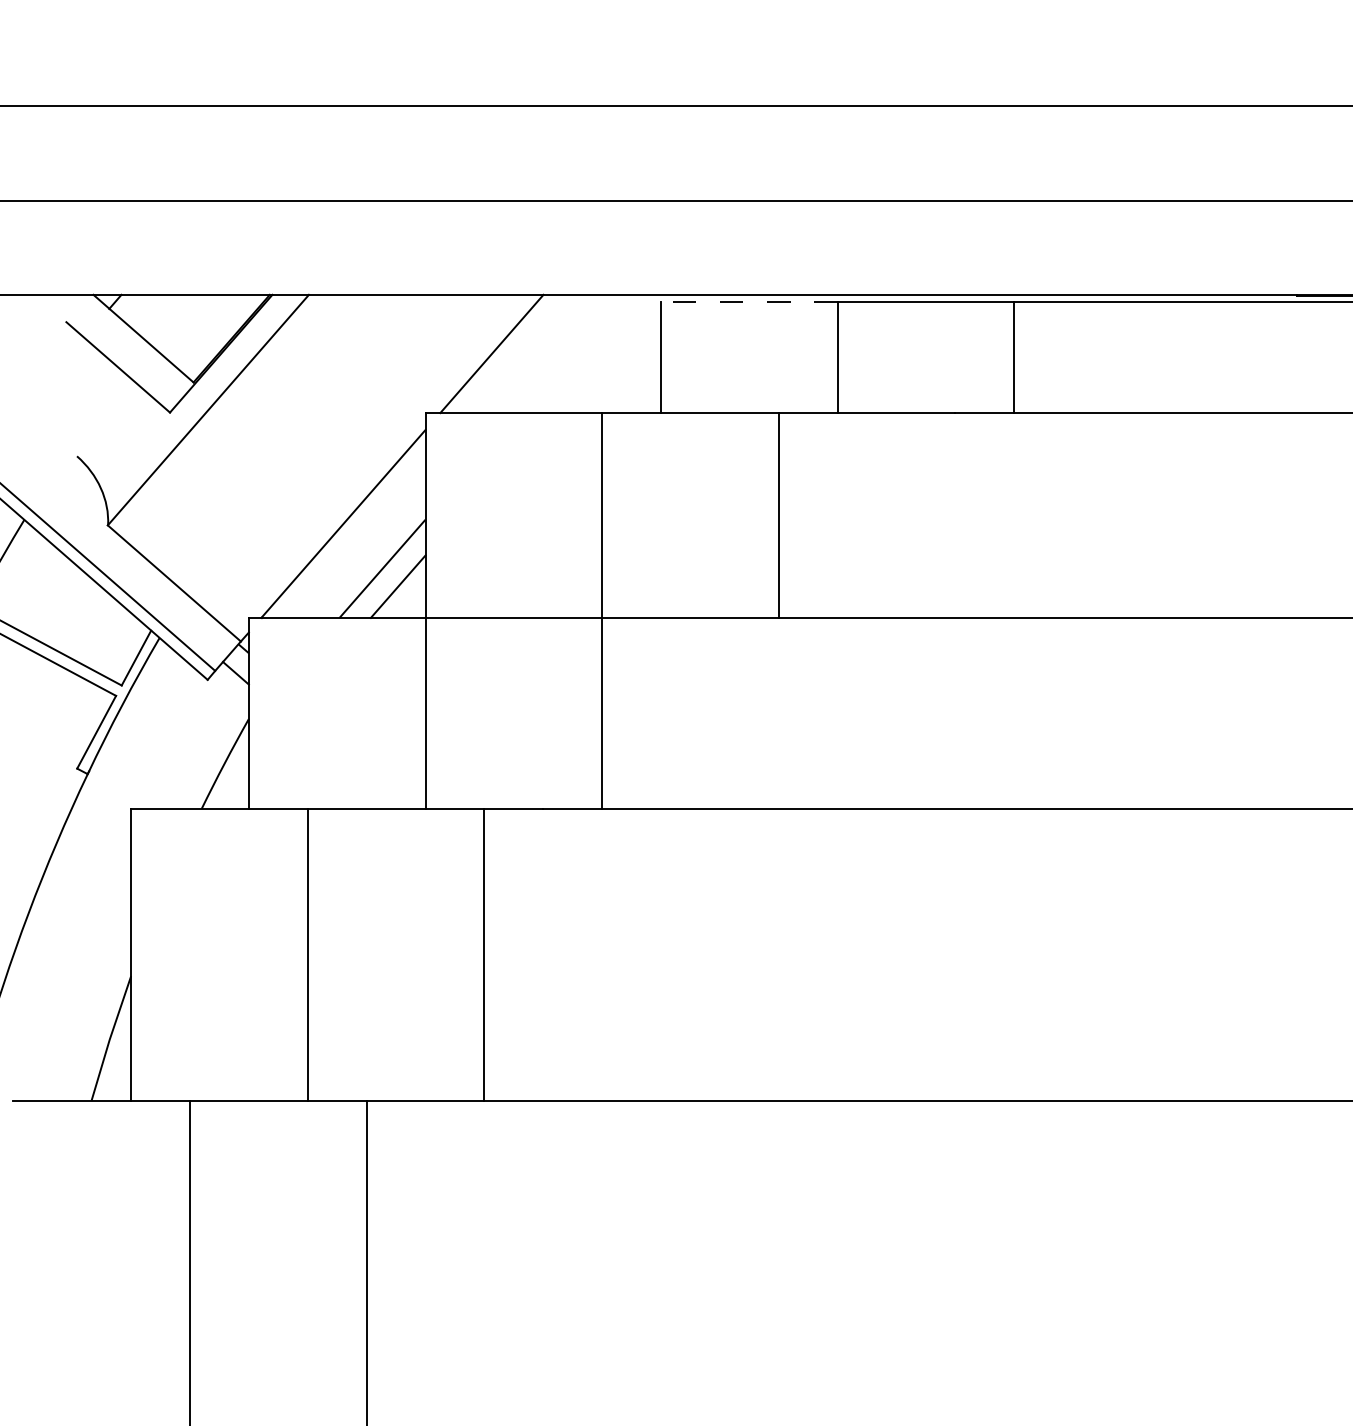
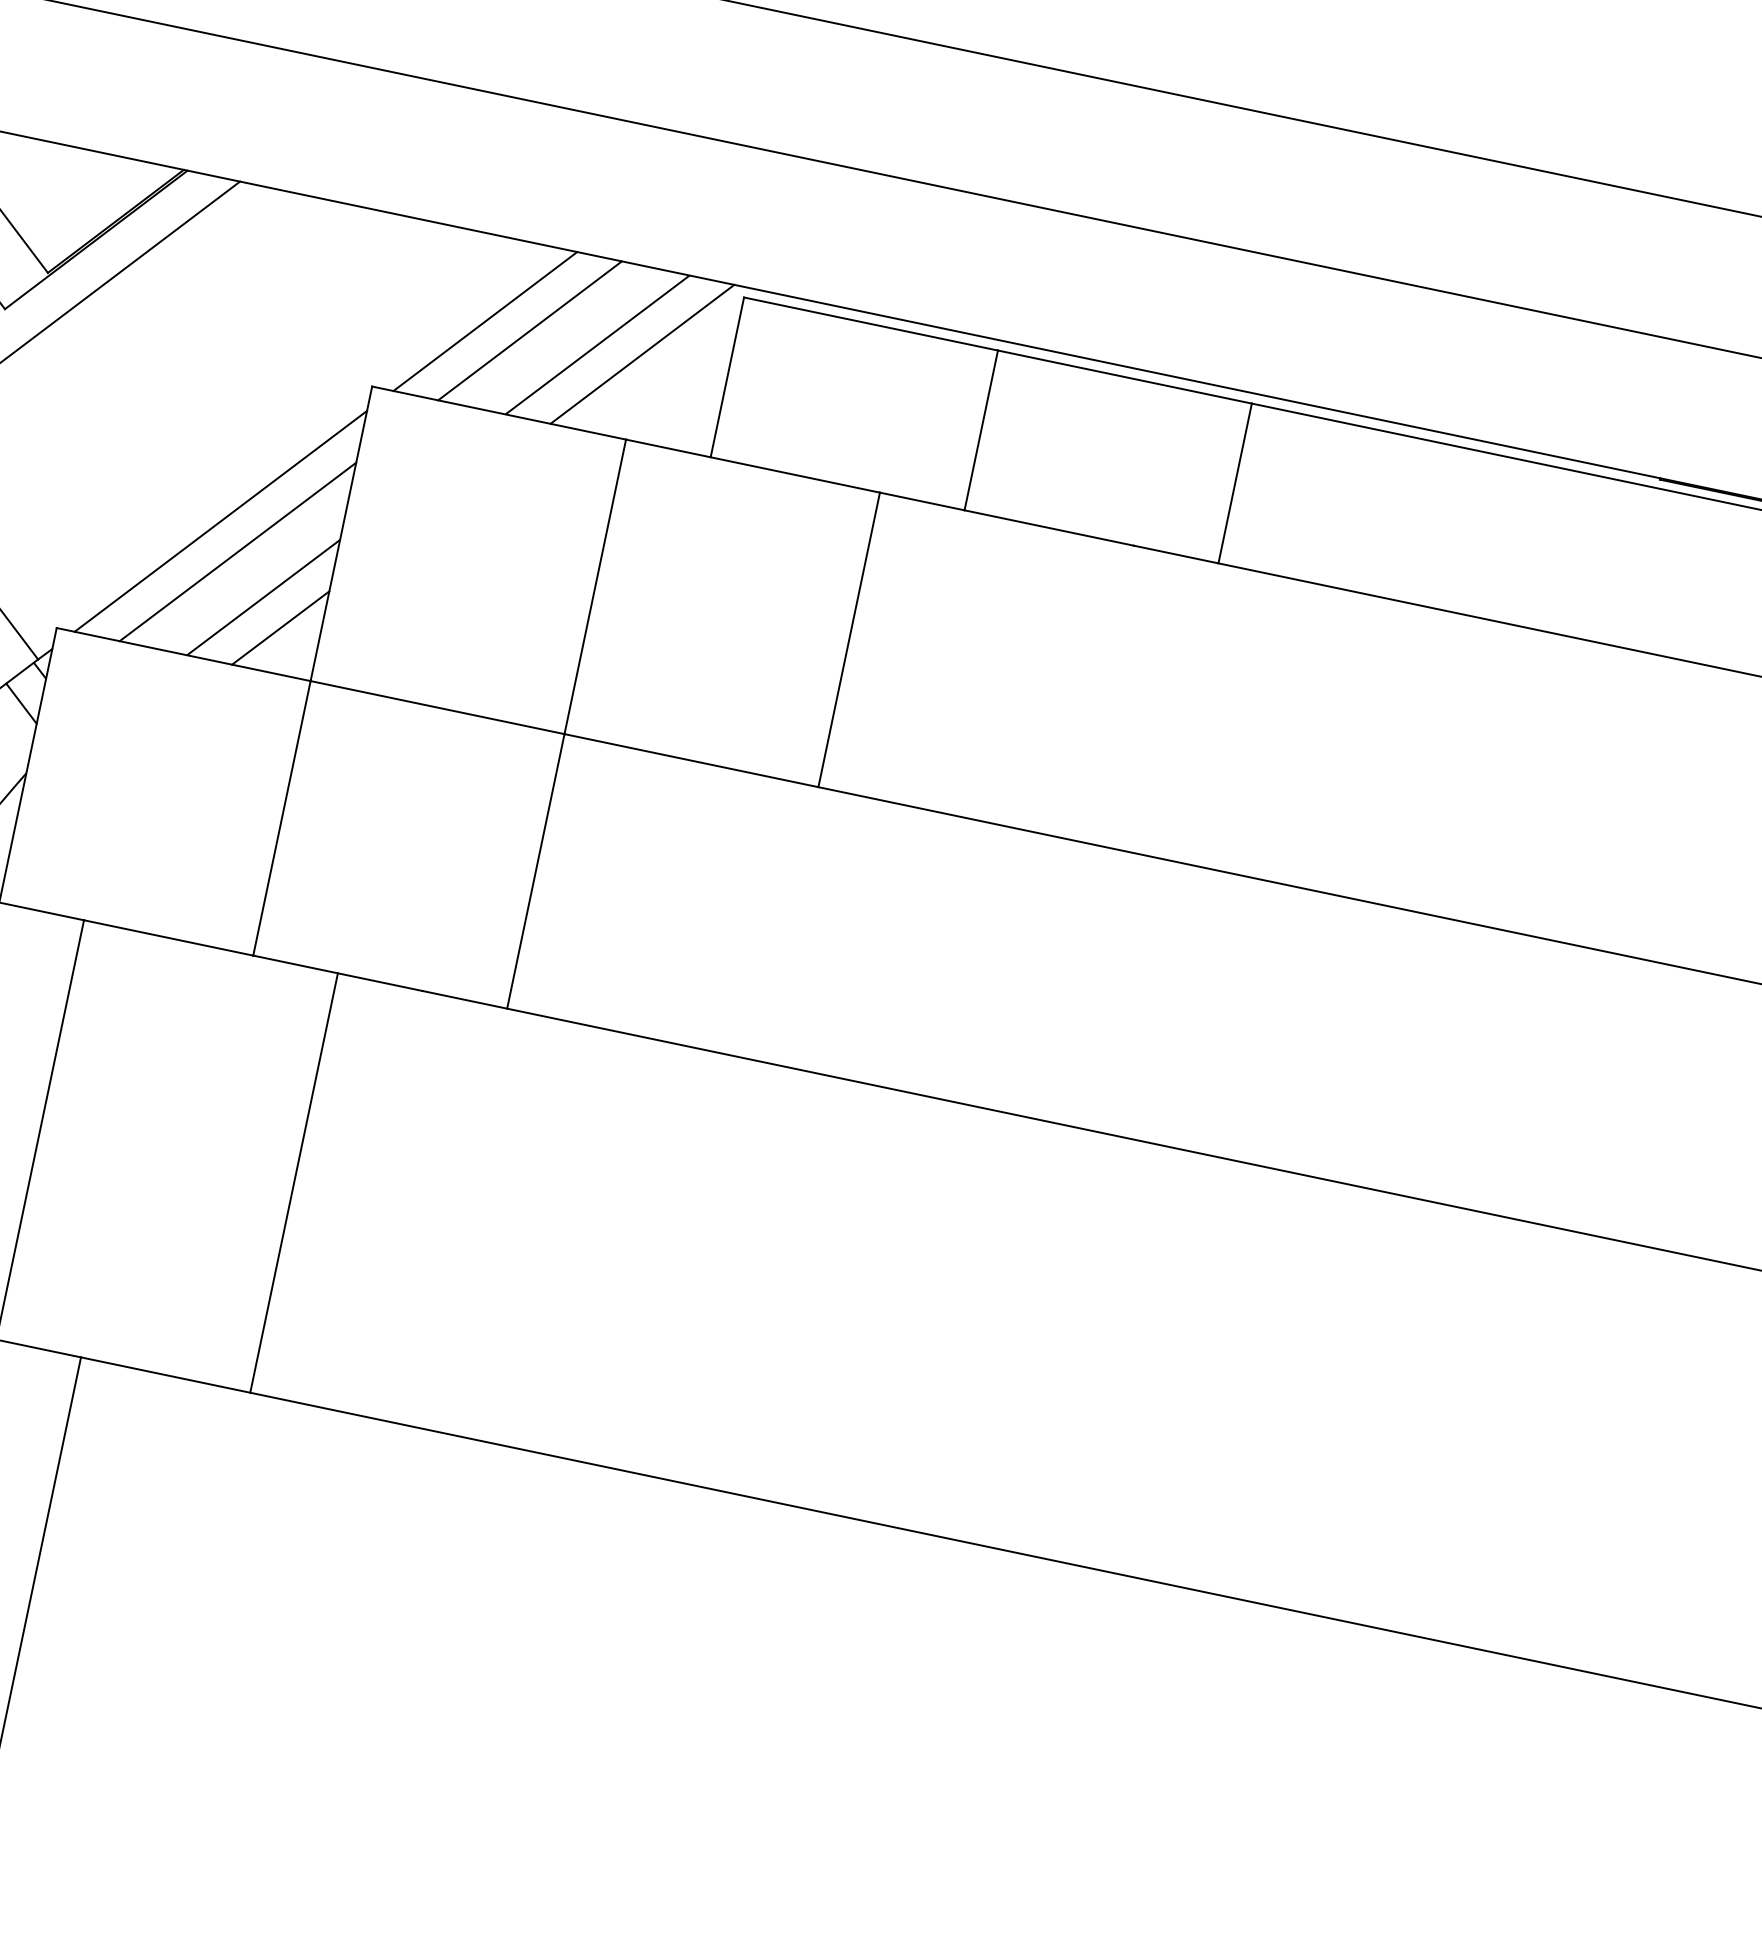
line: (748, 301) -> (869, 323), dashed -> solid
line: (522, 353) -> (529, 330), added
line: (569, 353) -> (597, 344), added
line: (600, 353) -> (641, 353), added
line: (358, 541) -> (237, 551), added

